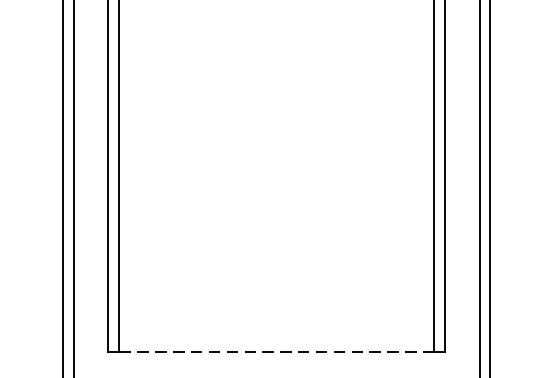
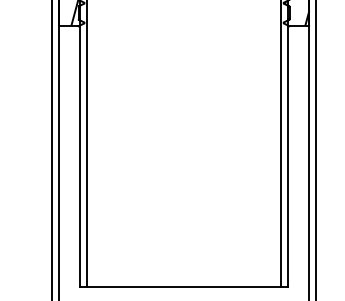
line: (275, 352) -> (183, 286), dashed -> solid

